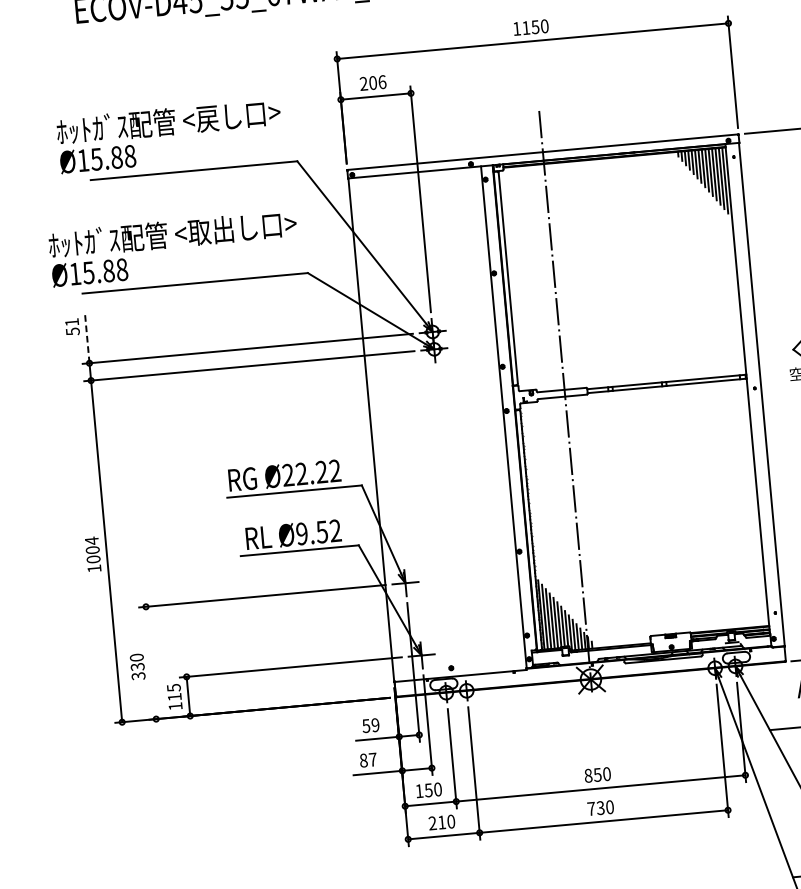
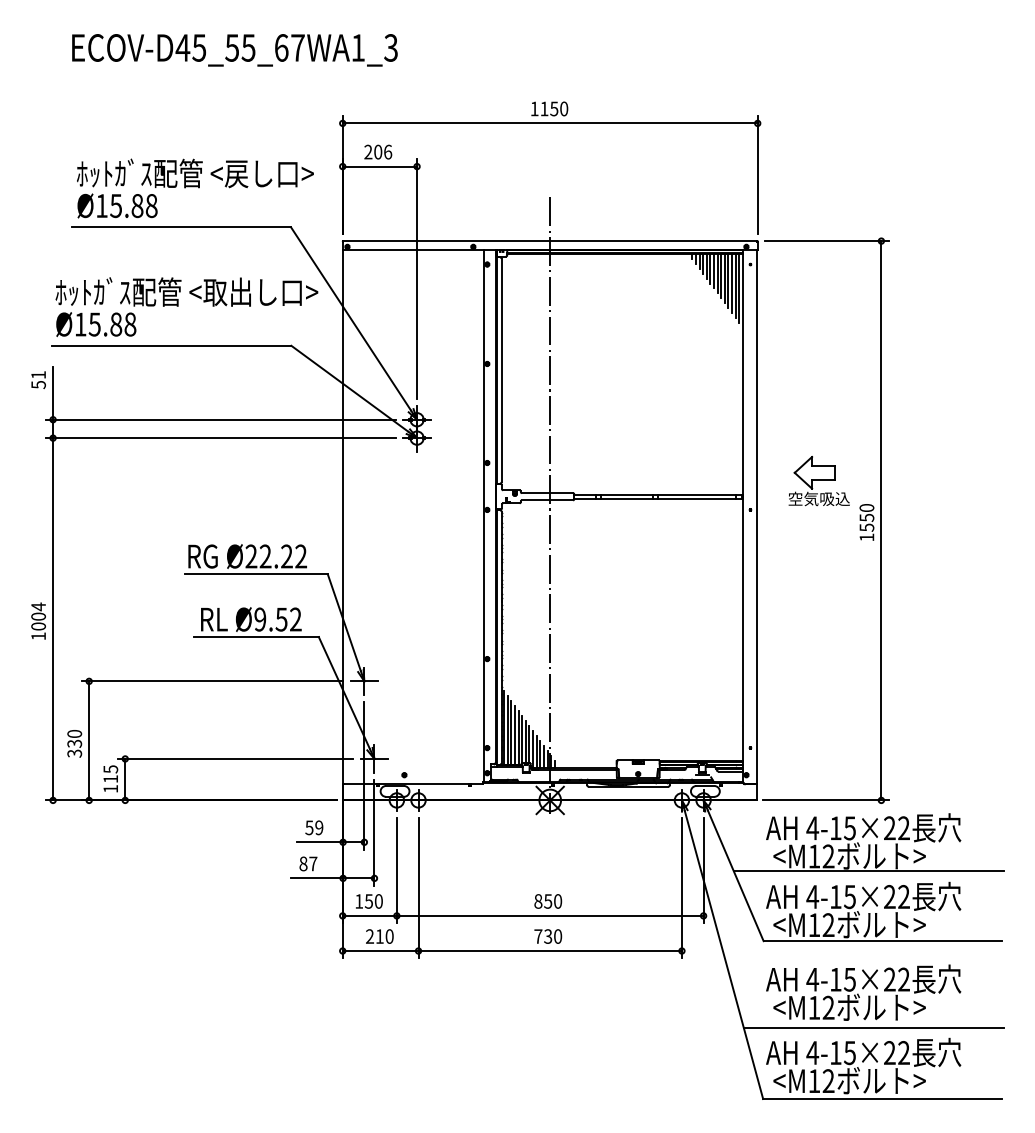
text: (170, 136) -> (195, 188), moved
text: (173, 247) -> (186, 306), moved
line: (87, 337) -> (53, 392), dashed -> solid
line: (151, 662) -> (89, 740), added

